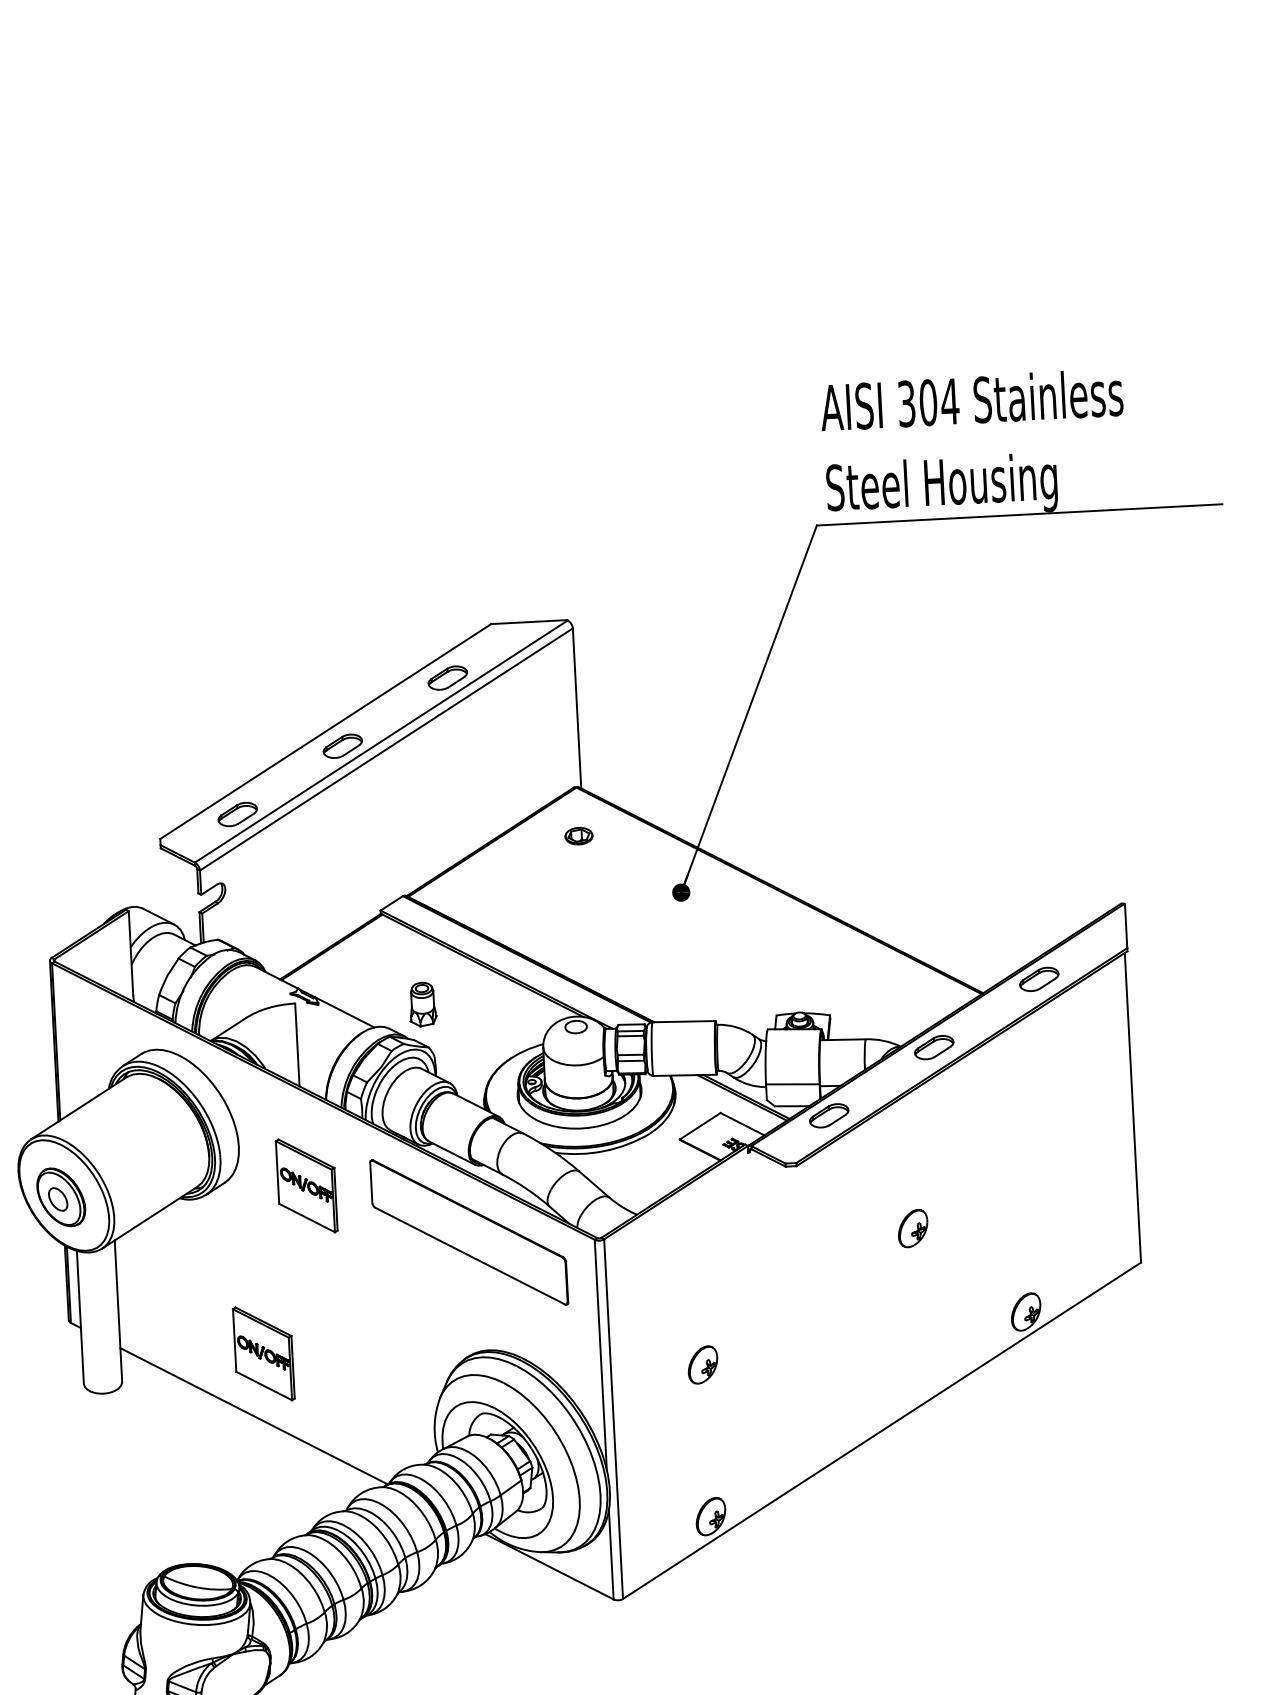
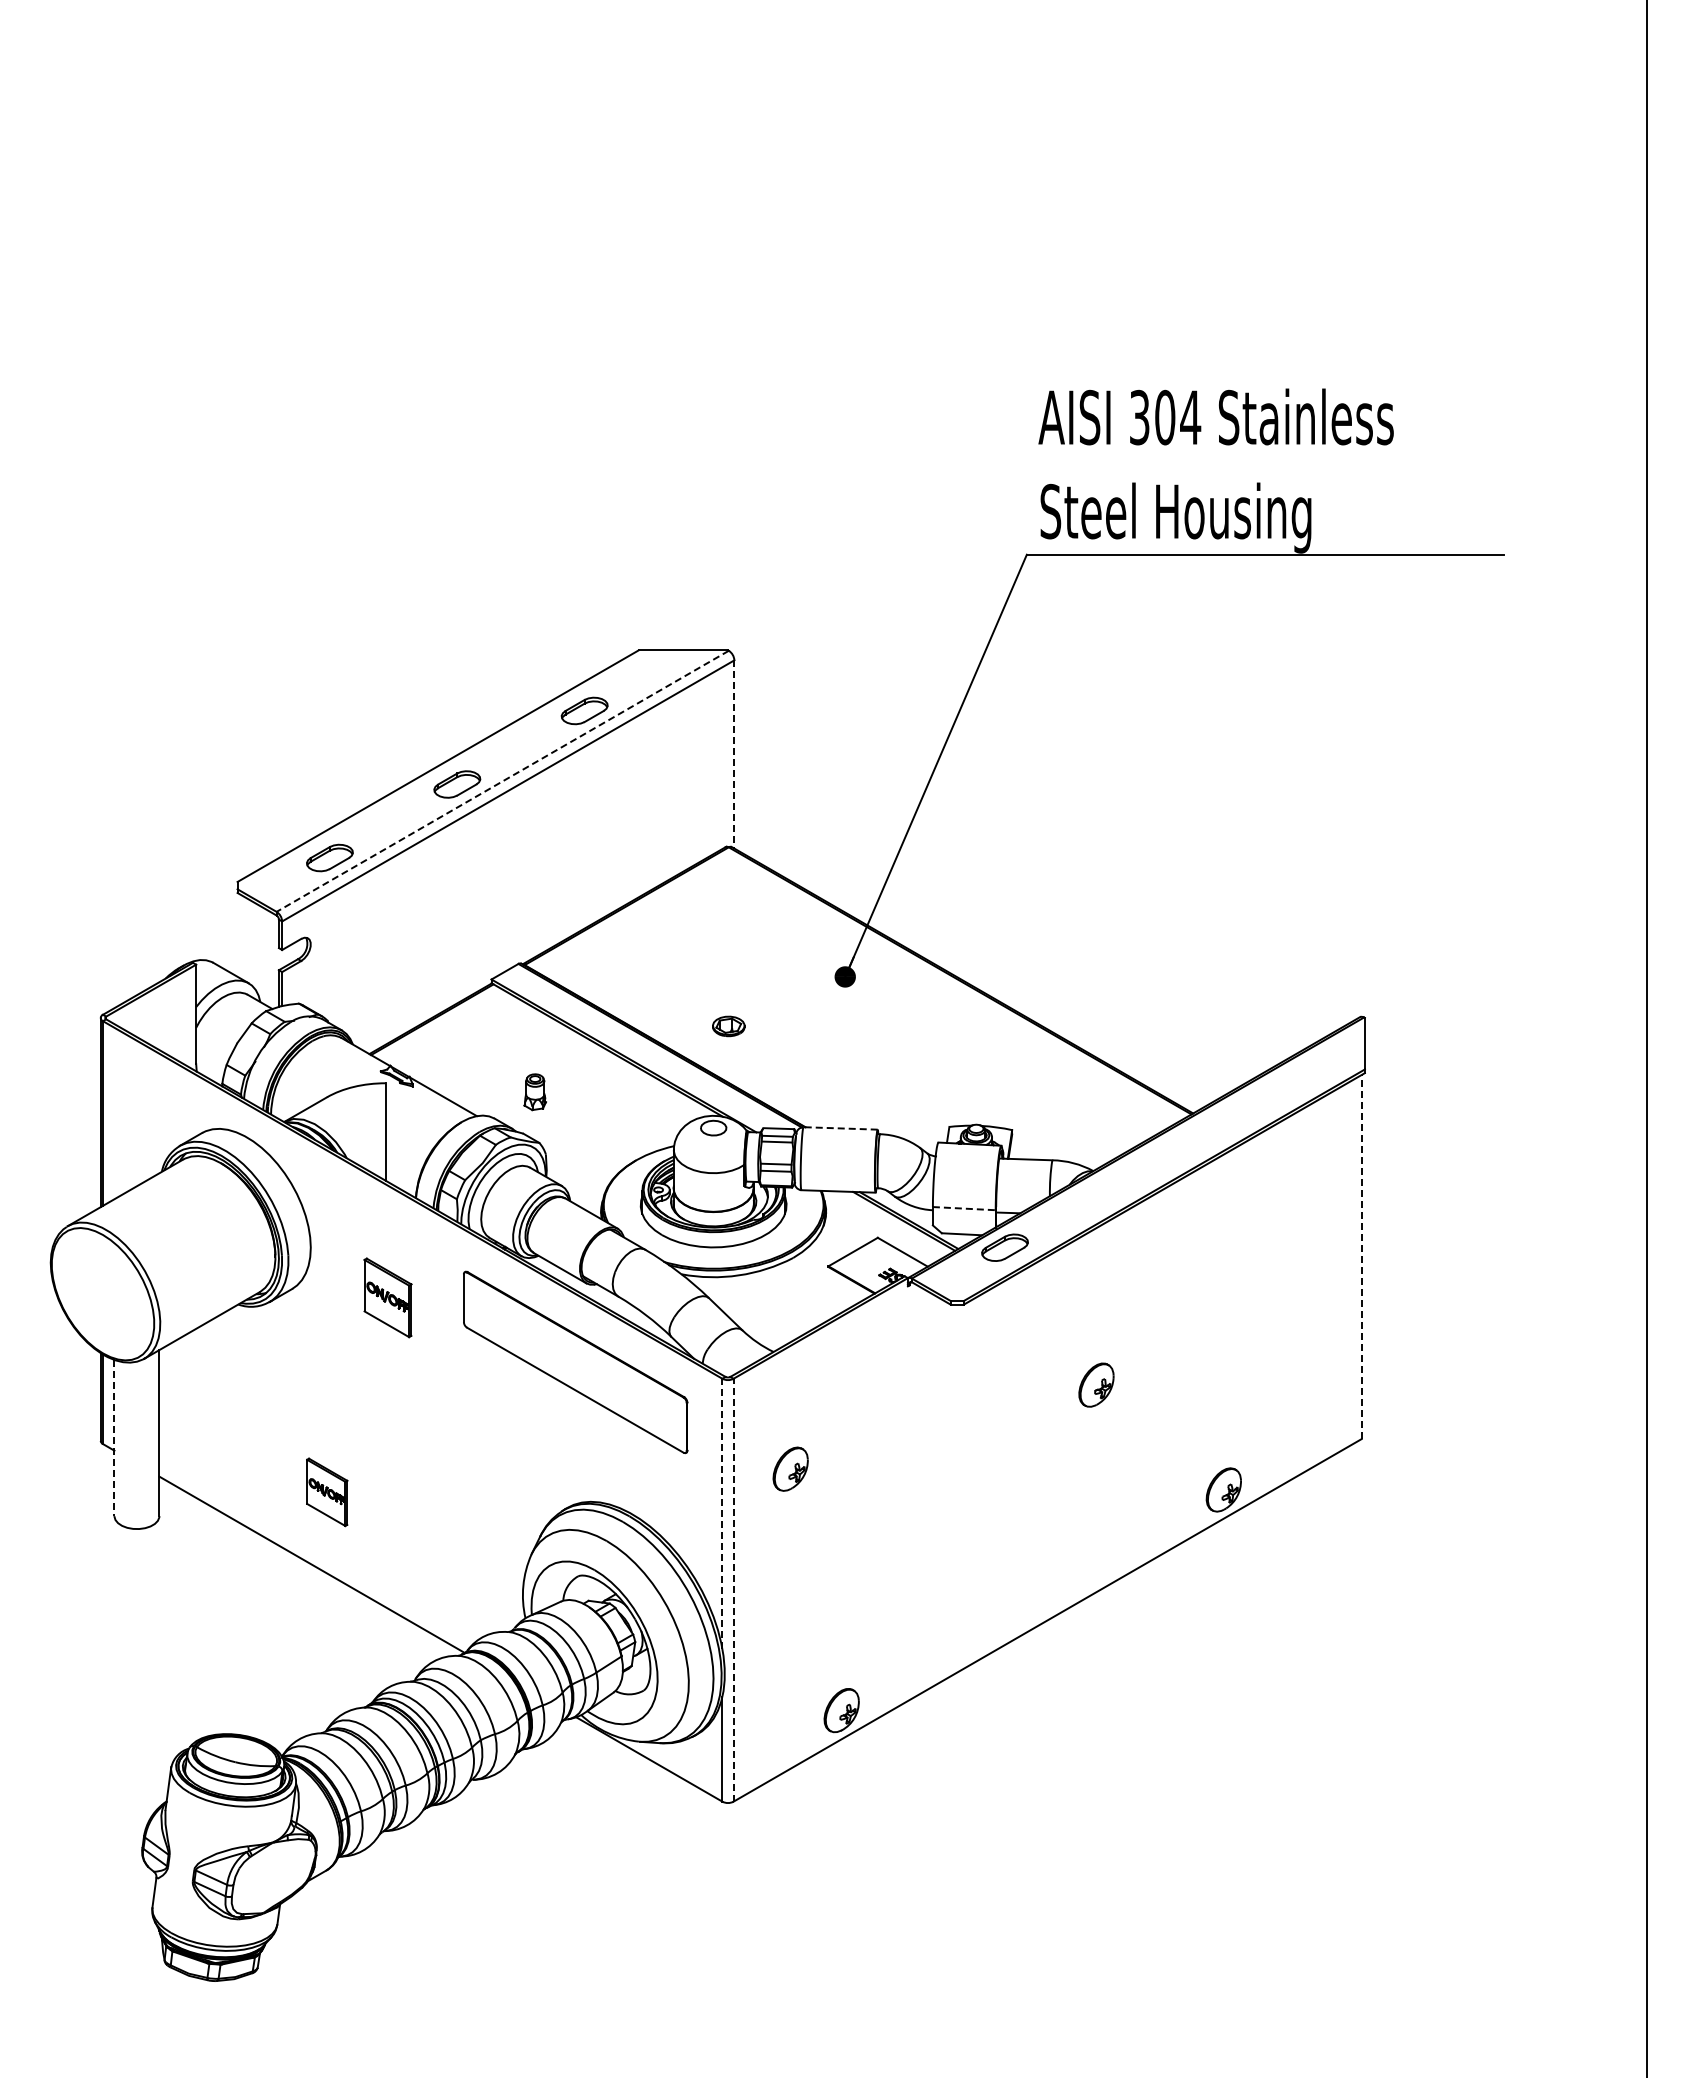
line: (577, 708) -> (734, 754), solid -> dashed
line: (381, 741) -> (502, 781), solid -> dashed
part: (578, 836) -> (728, 1026), moved
part: (1039, 979) -> (1259, 1100), removed
part: (422, 1003) -> (534, 1091), size x0.7
line: (683, 1021) -> (840, 1128), solid -> dashed
part: (934, 1047) -> (1132, 1174), removed
line: (792, 1084) -> (964, 1208), solid -> dashed
line: (1132, 1107) -> (1361, 1256), solid -> dashed
part: (306, 1185) -> (387, 1297), size x0.7
part: (61, 1196) -> (99, 1295), removed
line: (80, 1317) -> (114, 1438), solid -> dashed
part: (263, 1354) -> (326, 1492), size x0.6
line: (600, 1354) -> (722, 1513), solid -> dashed
part: (702, 1364) -> (790, 1468), moved
line: (613, 1418) -> (733, 1589), solid -> dashed

